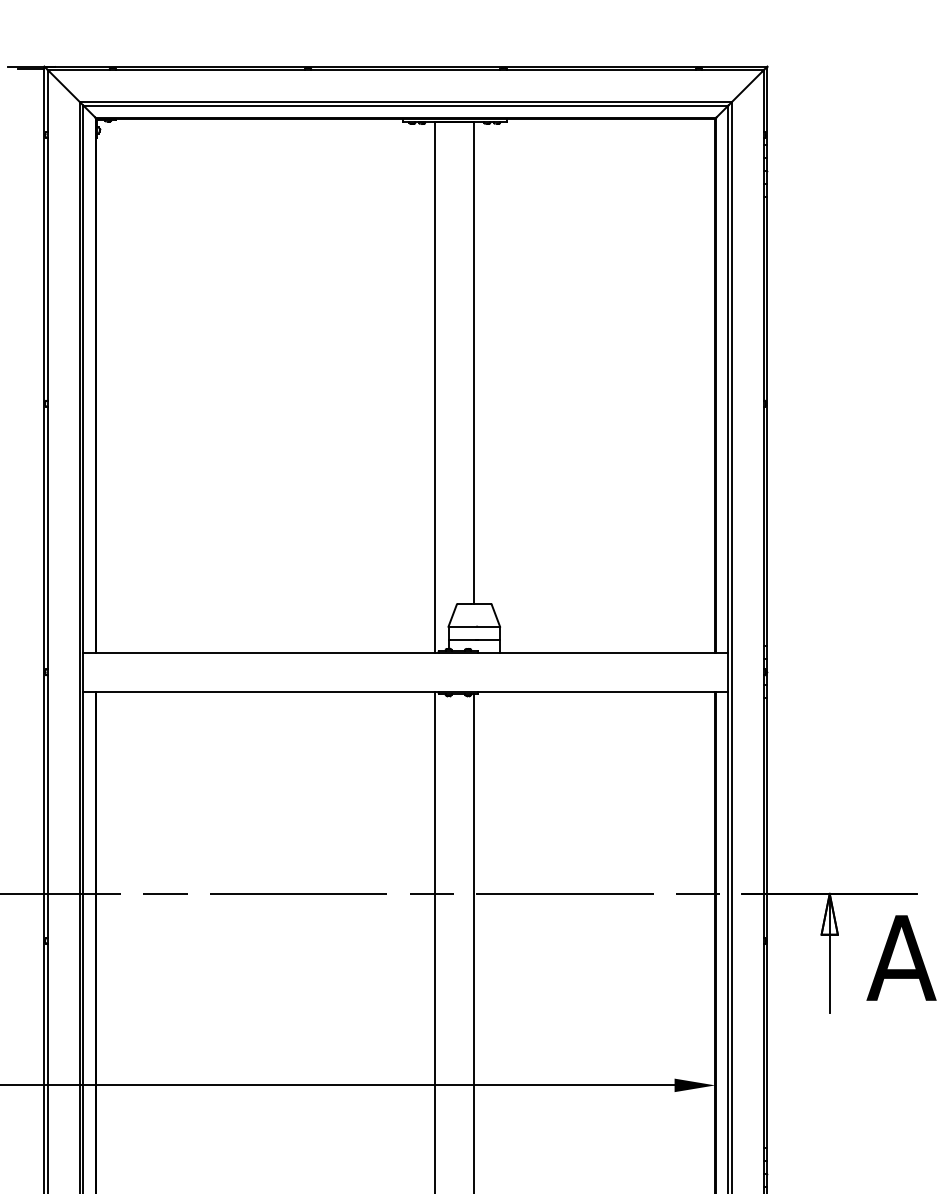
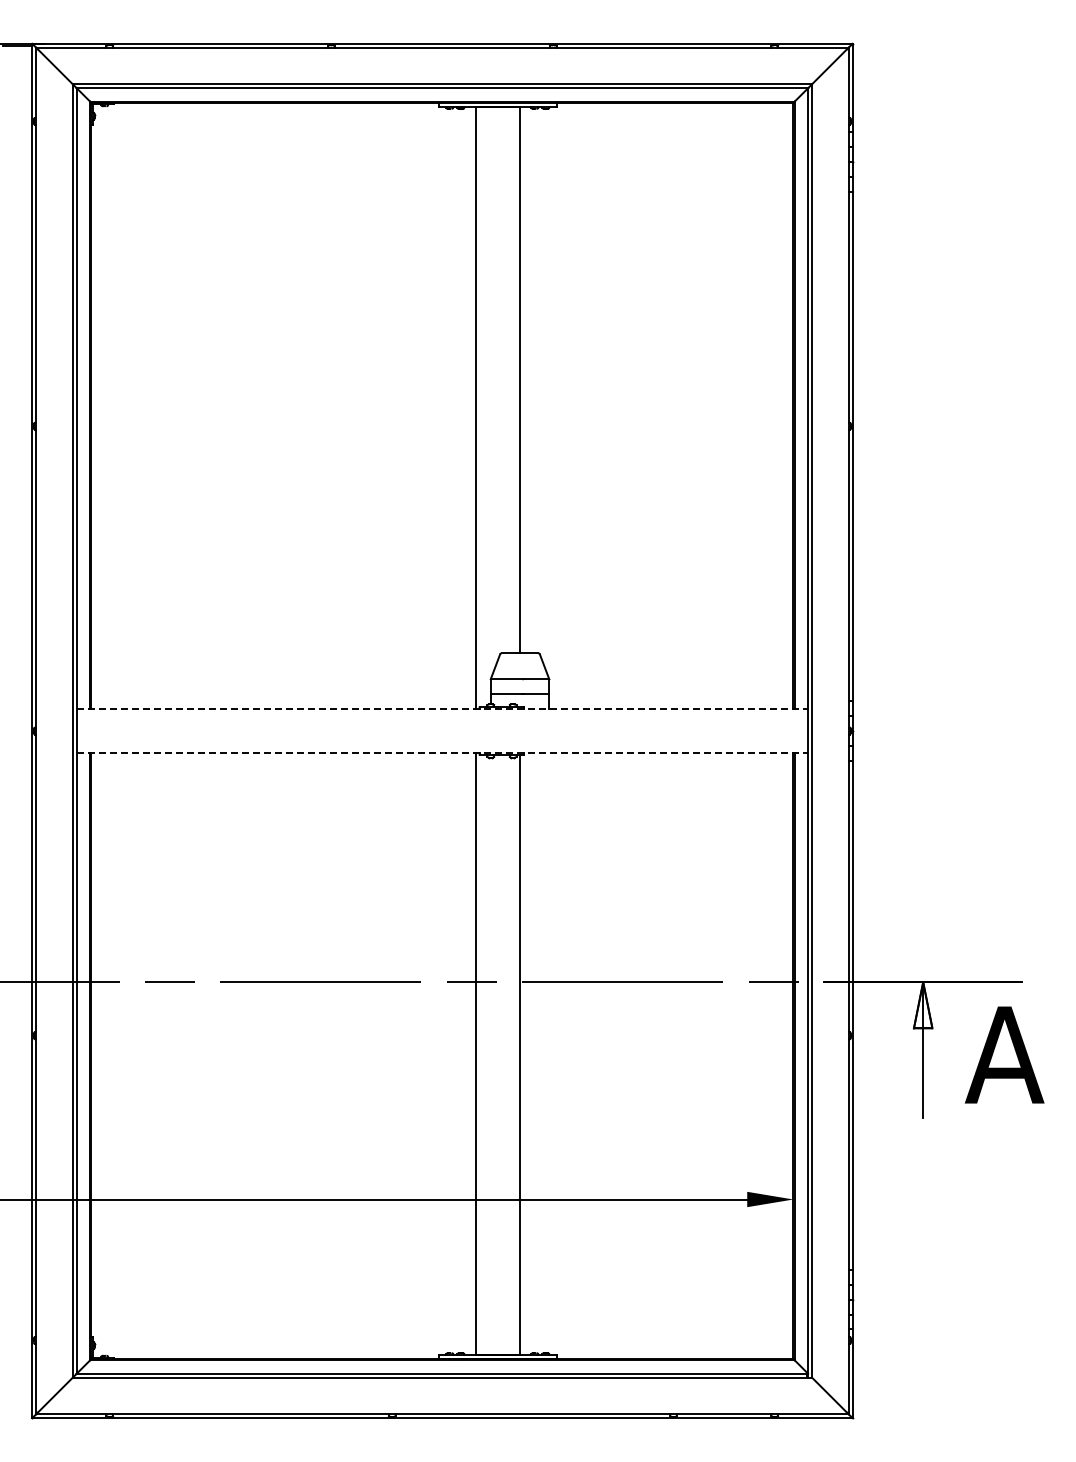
line: (405, 652) -> (442, 708), solid -> dashed
line: (405, 692) -> (442, 753), solid -> dashed

